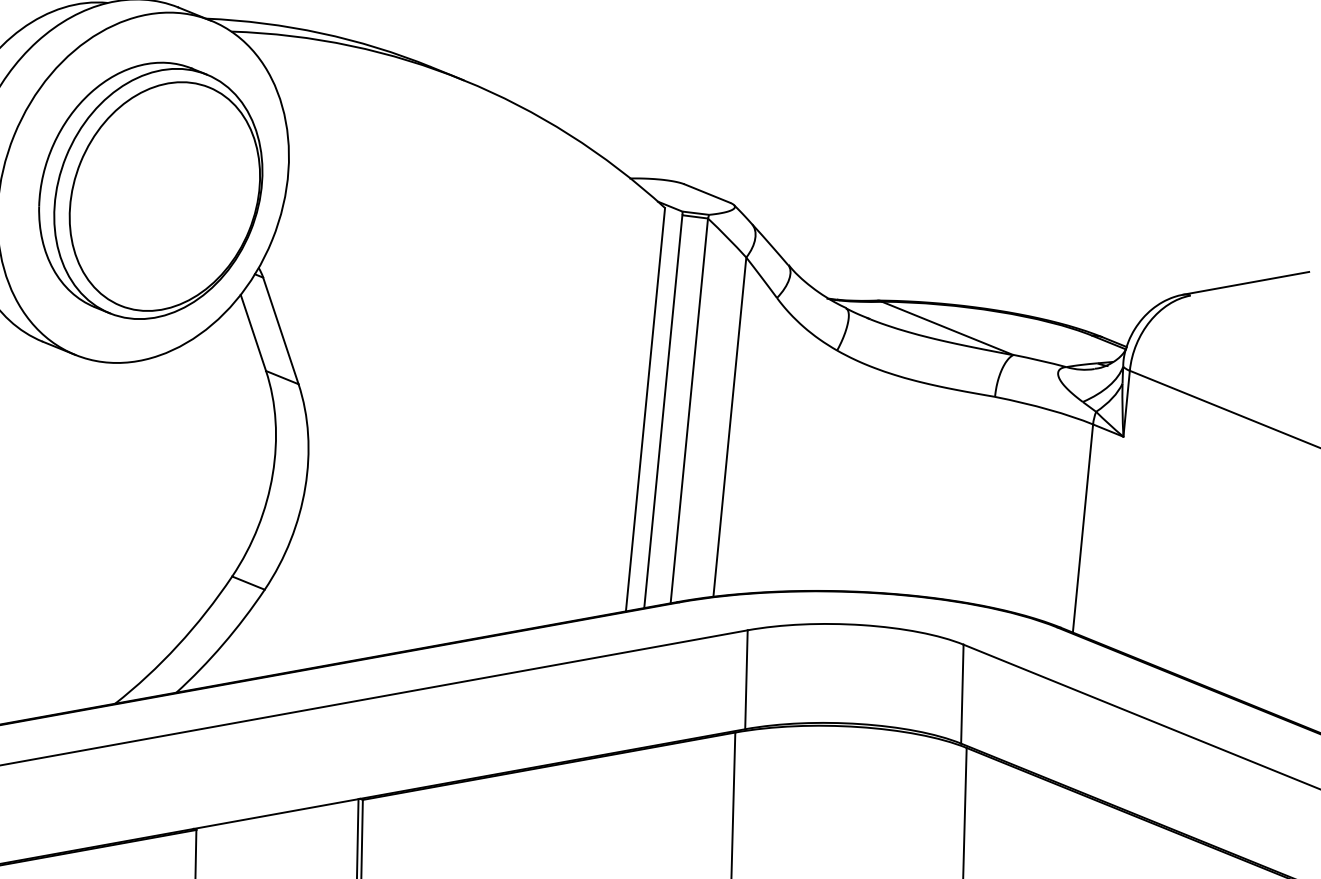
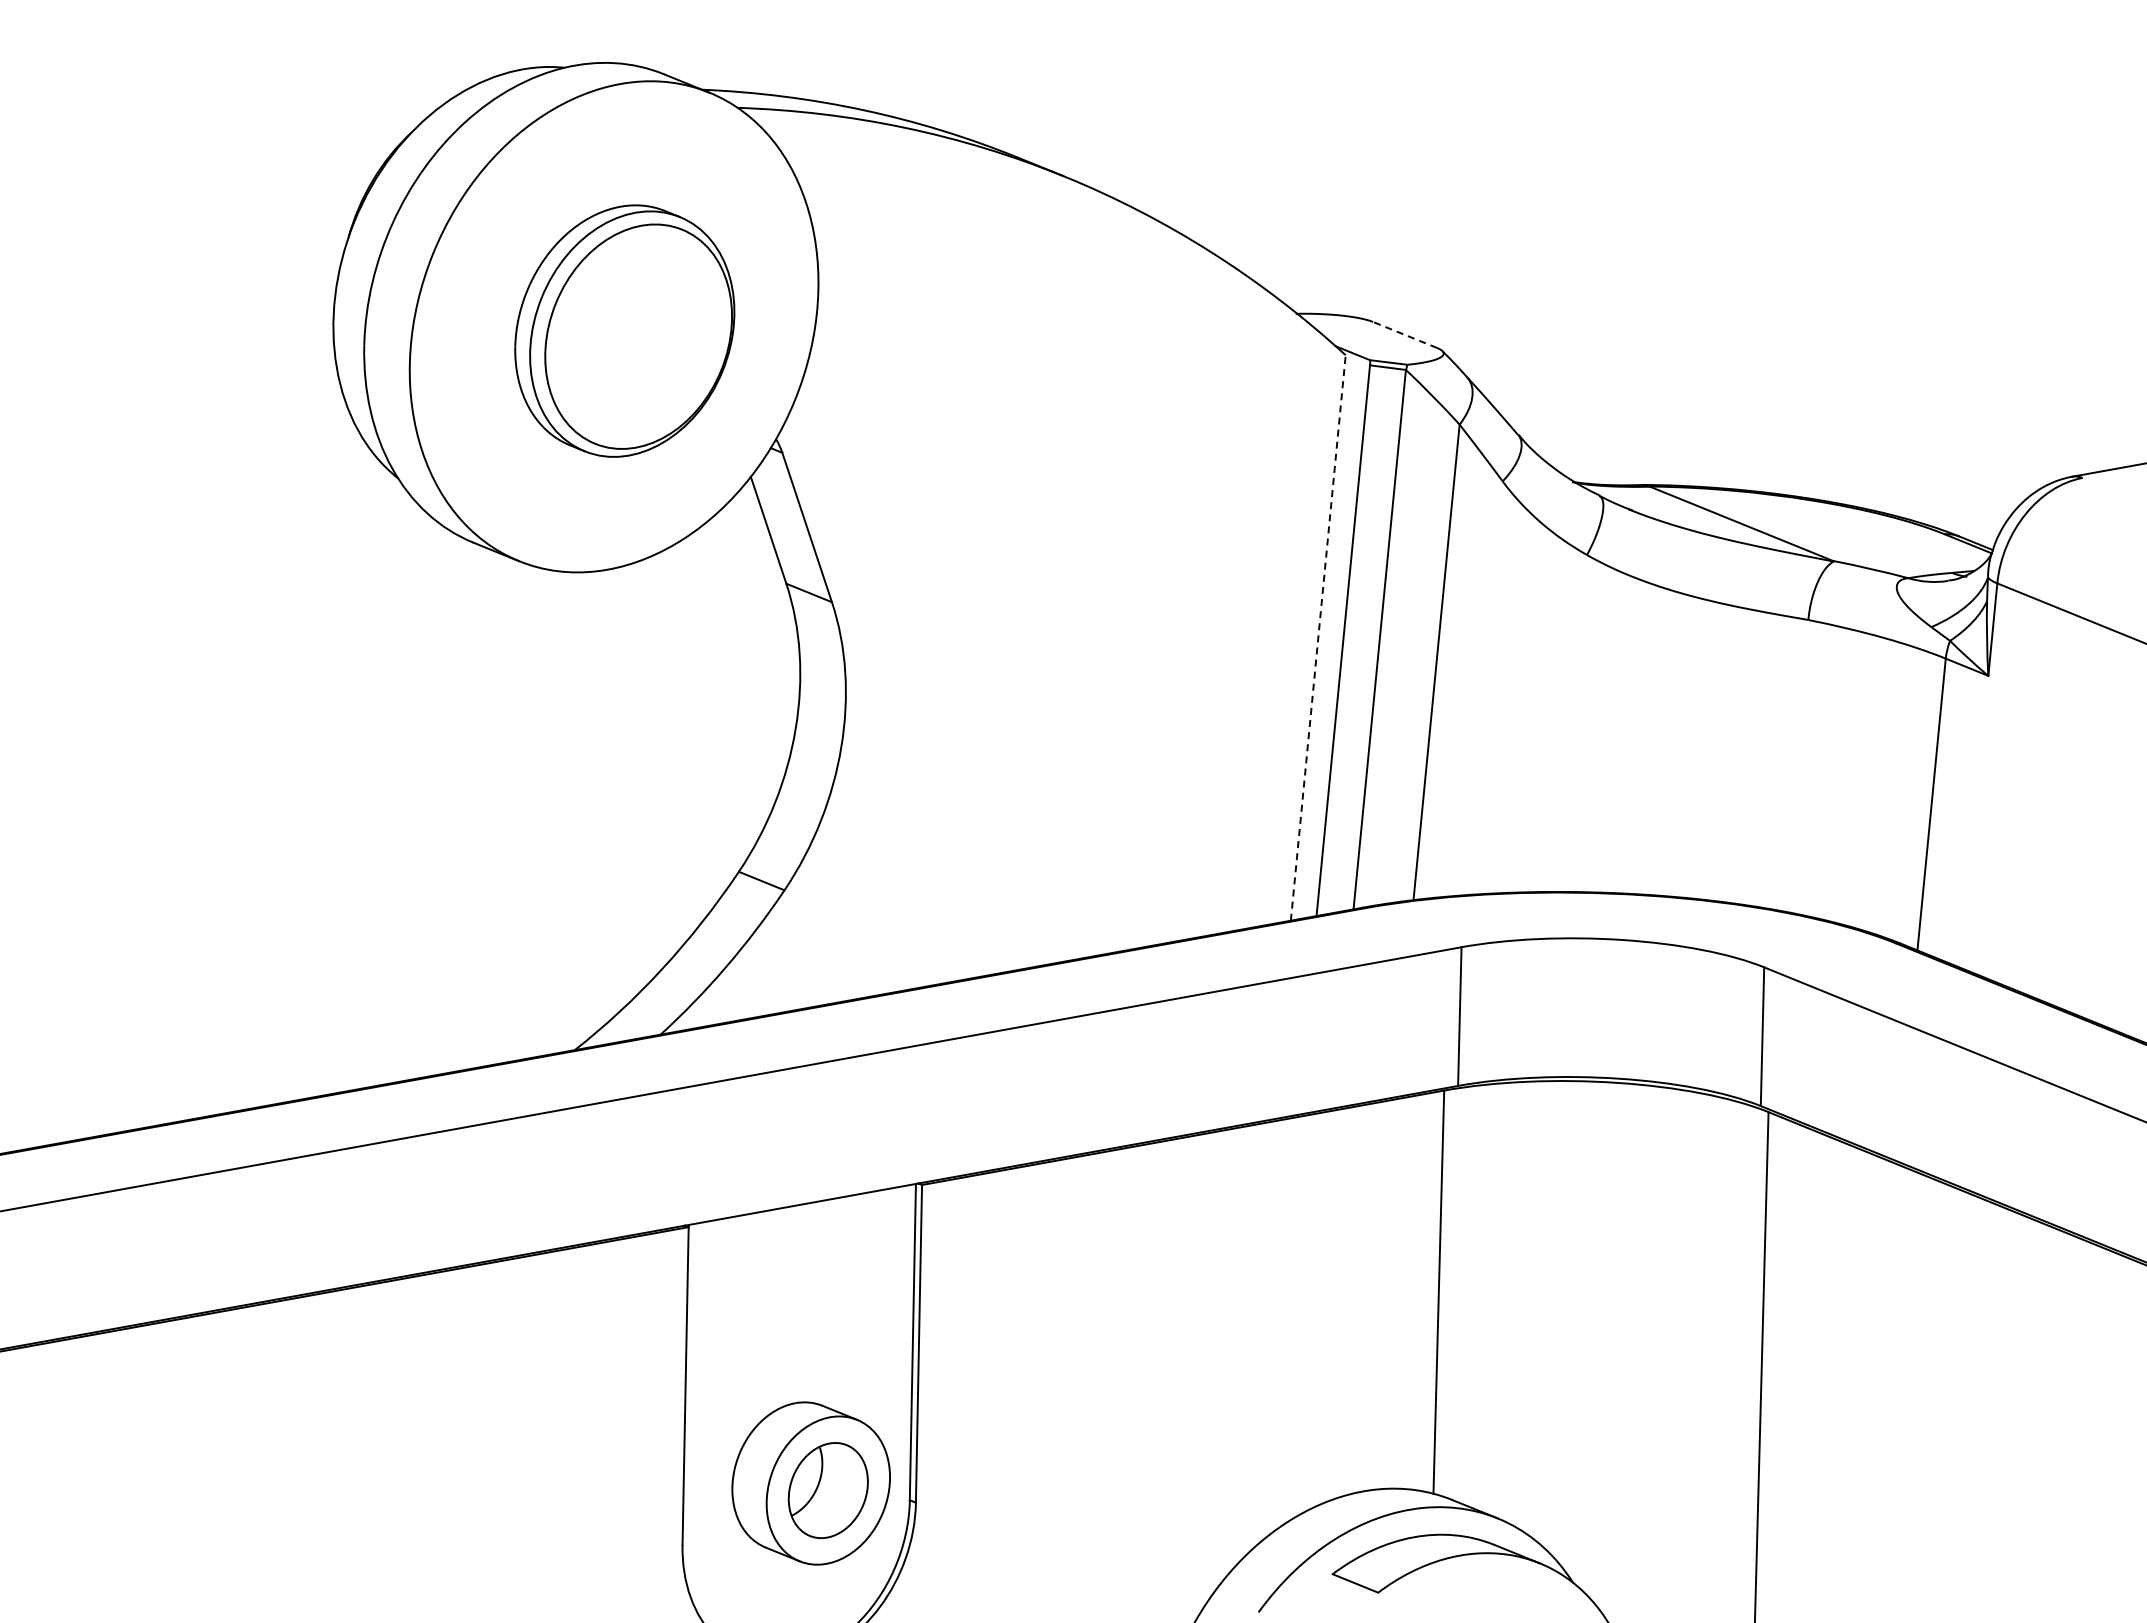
part: (150, 190) -> (624, 330), size x0.7
line: (706, 193) -> (1404, 334), solid -> dashed
line: (645, 409) -> (1318, 637), solid -> dashed

